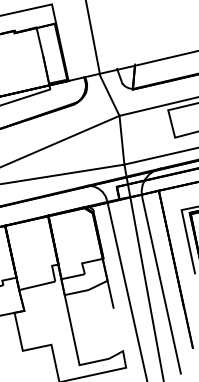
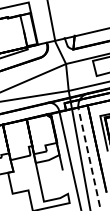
line: (162, 287) -> (89, 158), solid -> dashed

